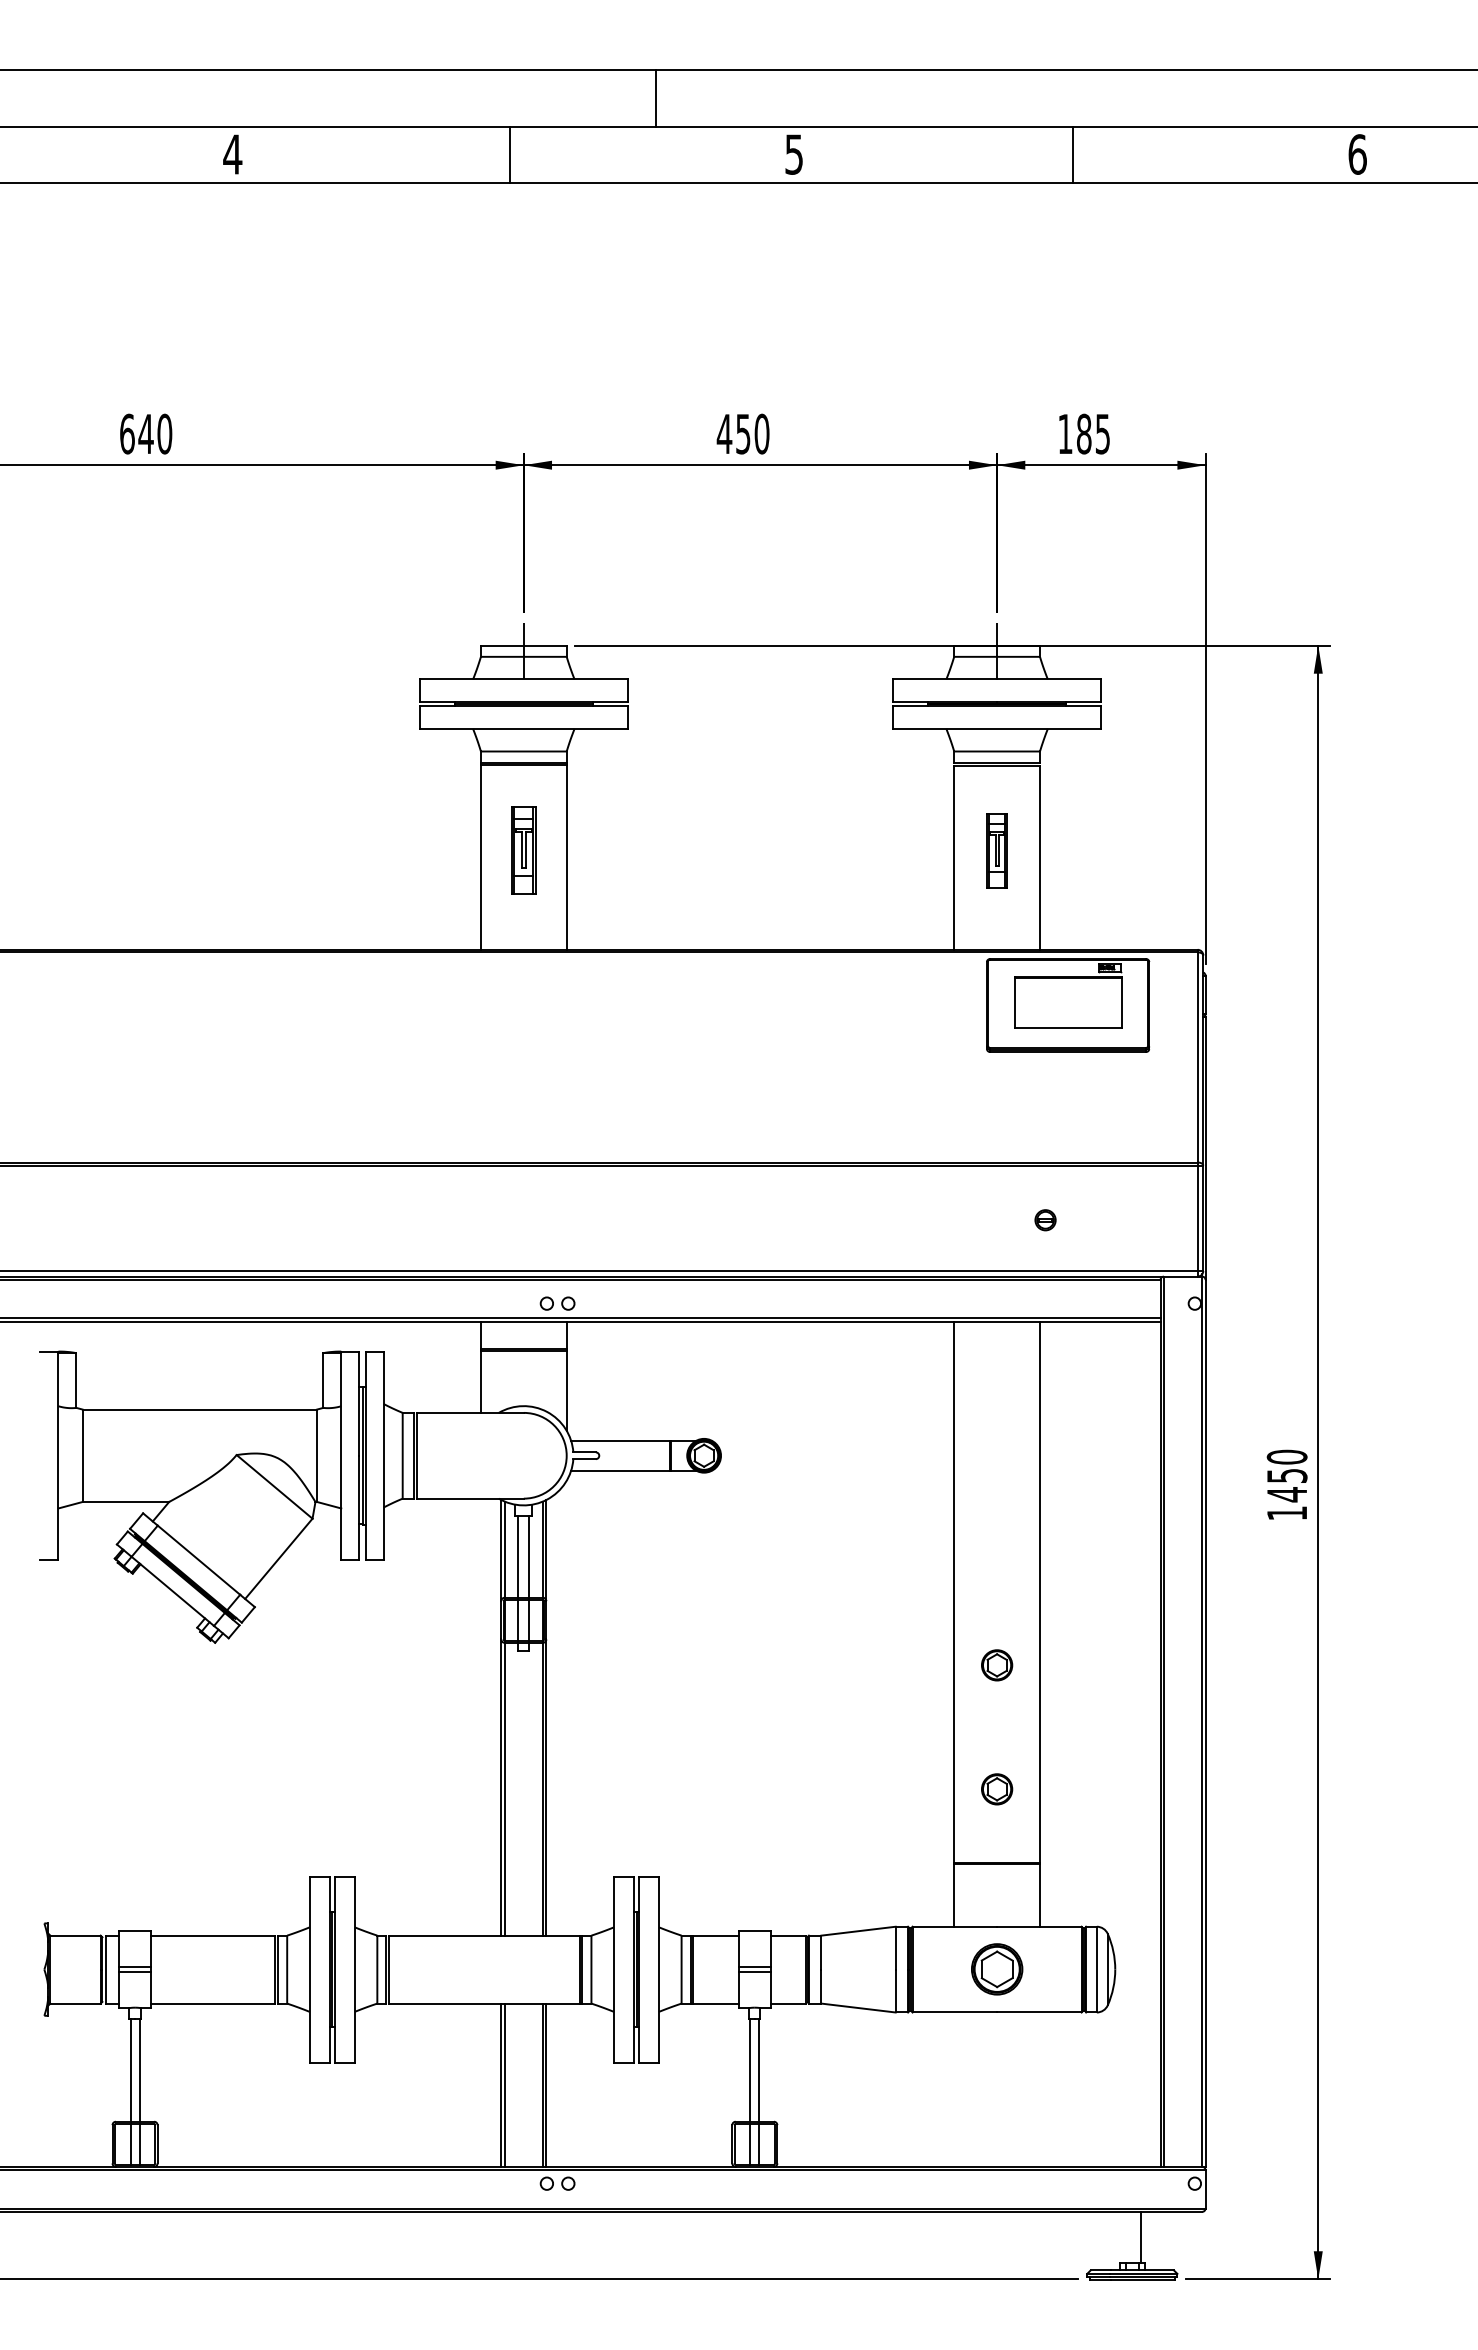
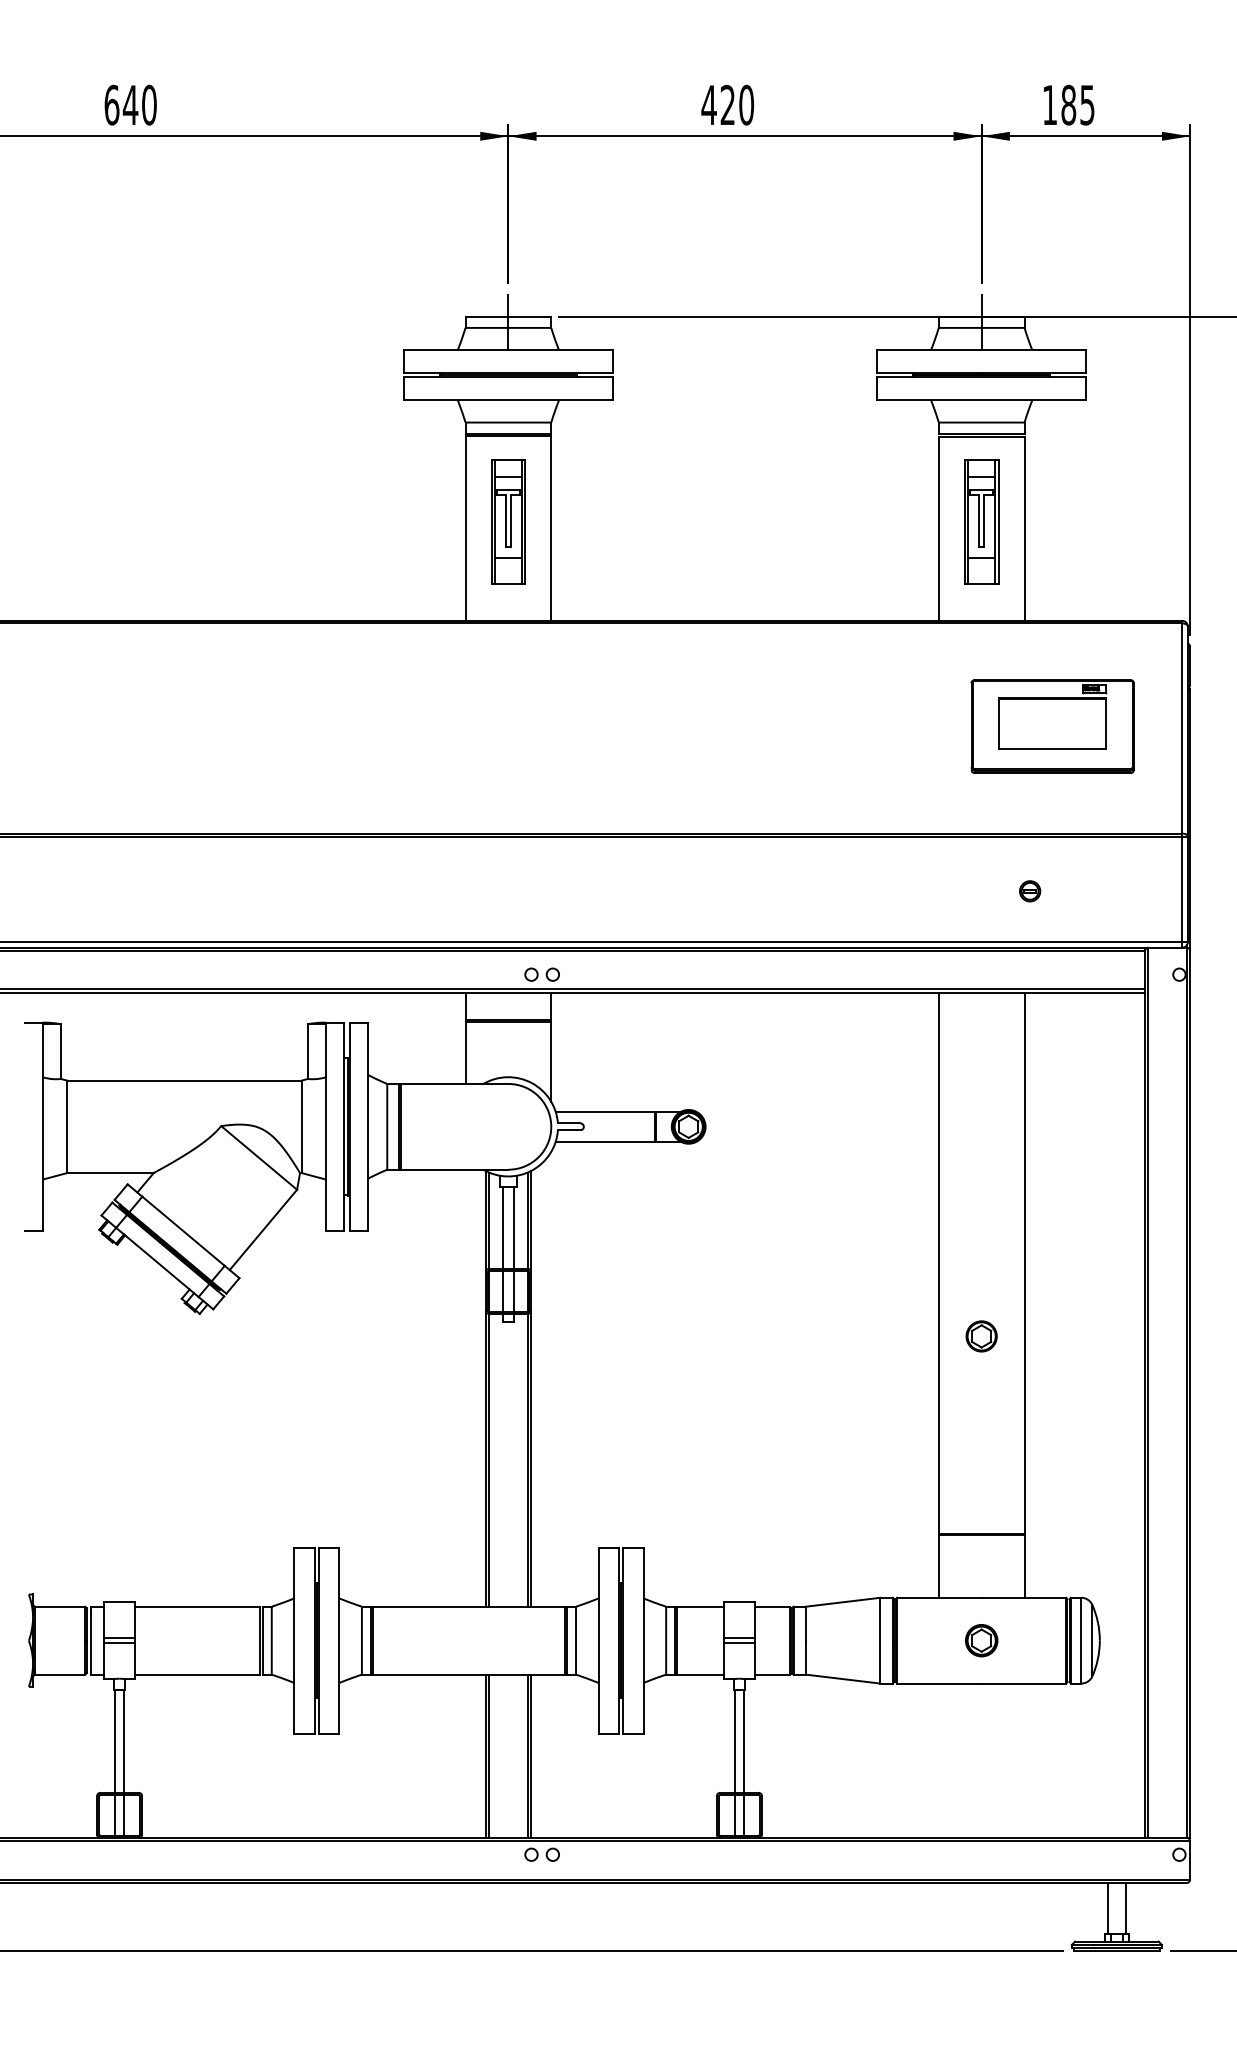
text: (743, 433) -> (728, 104), 450 -> 420
part: (523, 850) -> (508, 521), size x1.43
part: (996, 850) -> (981, 521), size x1.67
part: (1068, 1005) -> (1053, 726), moved
part: (997, 1789) -> (982, 1460), removed
part: (996, 1969) -> (981, 1640), size x0.62
line: (1123, 2236) -> (1108, 1907), added

